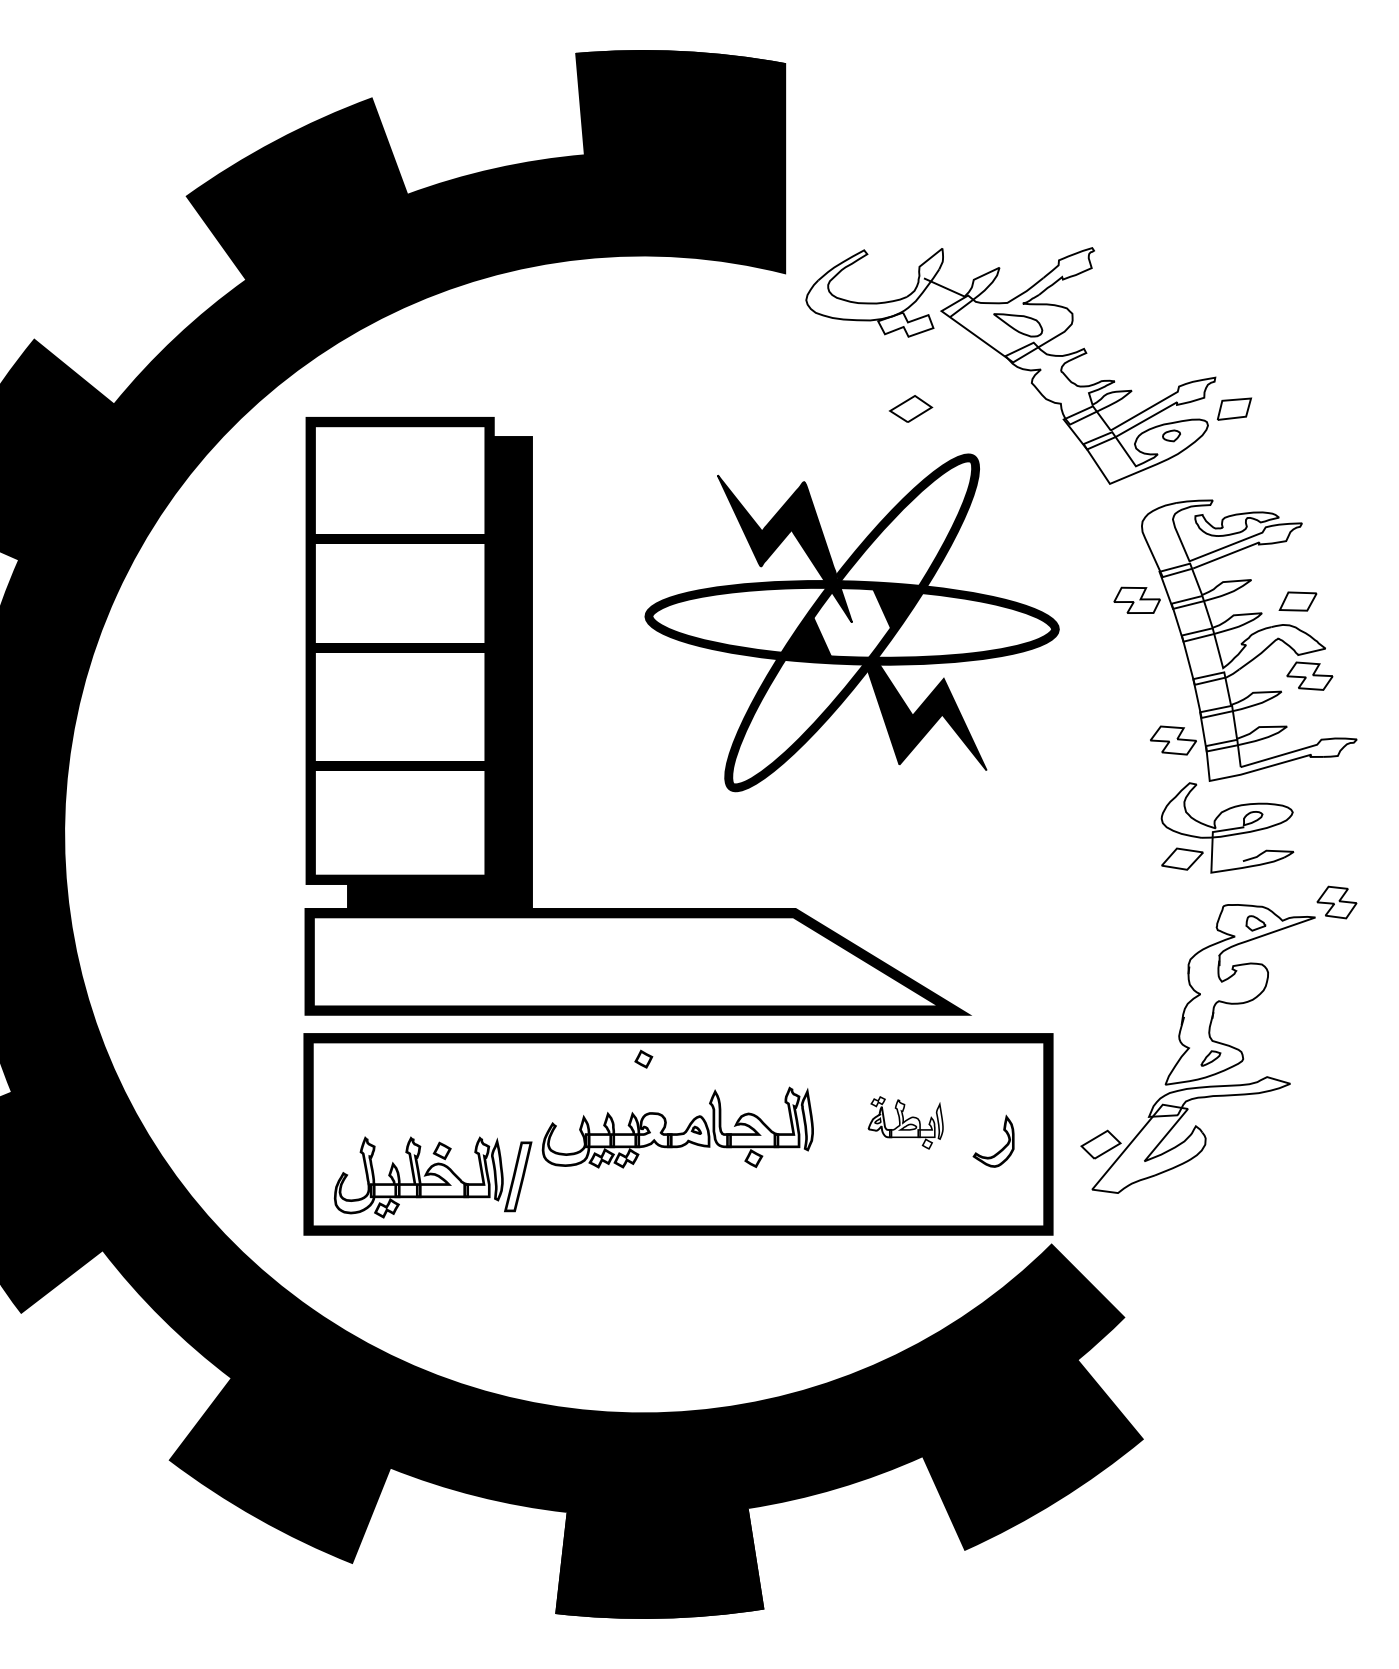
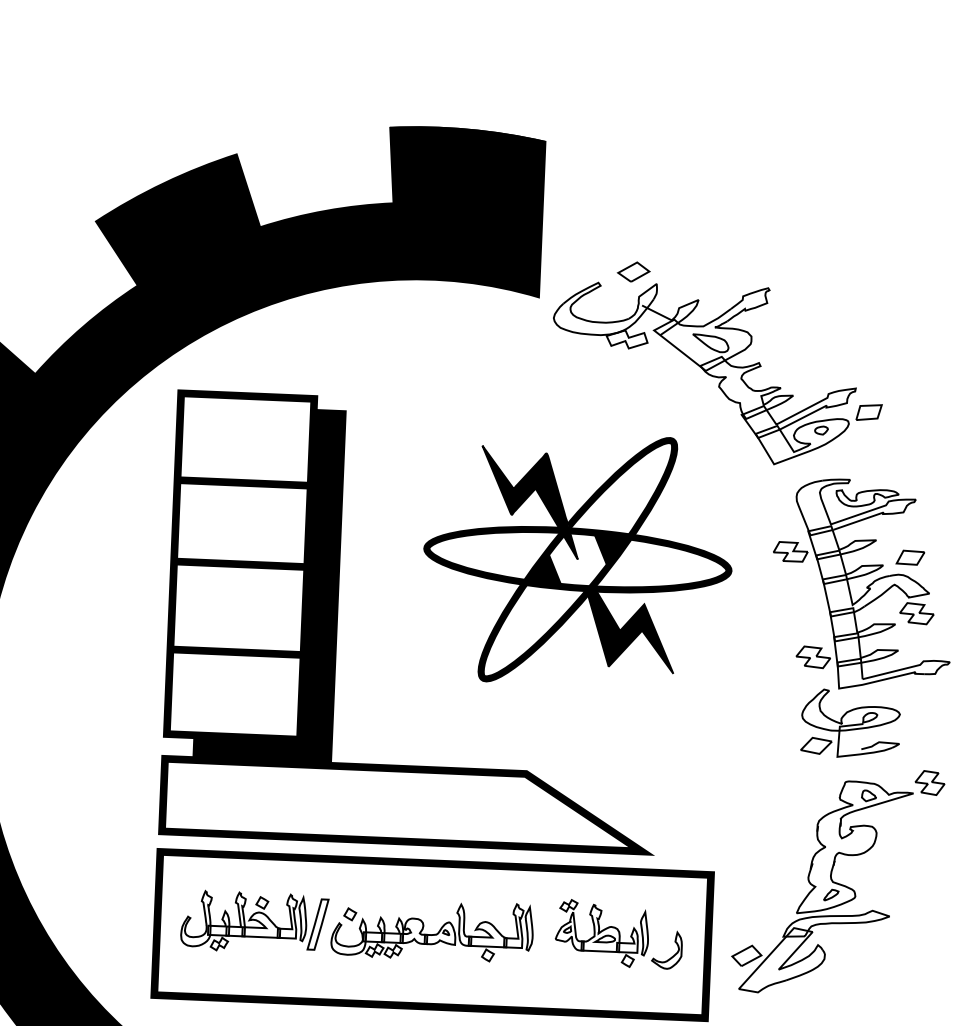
part: (910, 408) -> (633, 271), moved
part: (643, 1058) -> (350, 913), moved
part: (905, 1122) -> (602, 933), size x1.67
part: (432, 1177) -> (254, 922), moved

